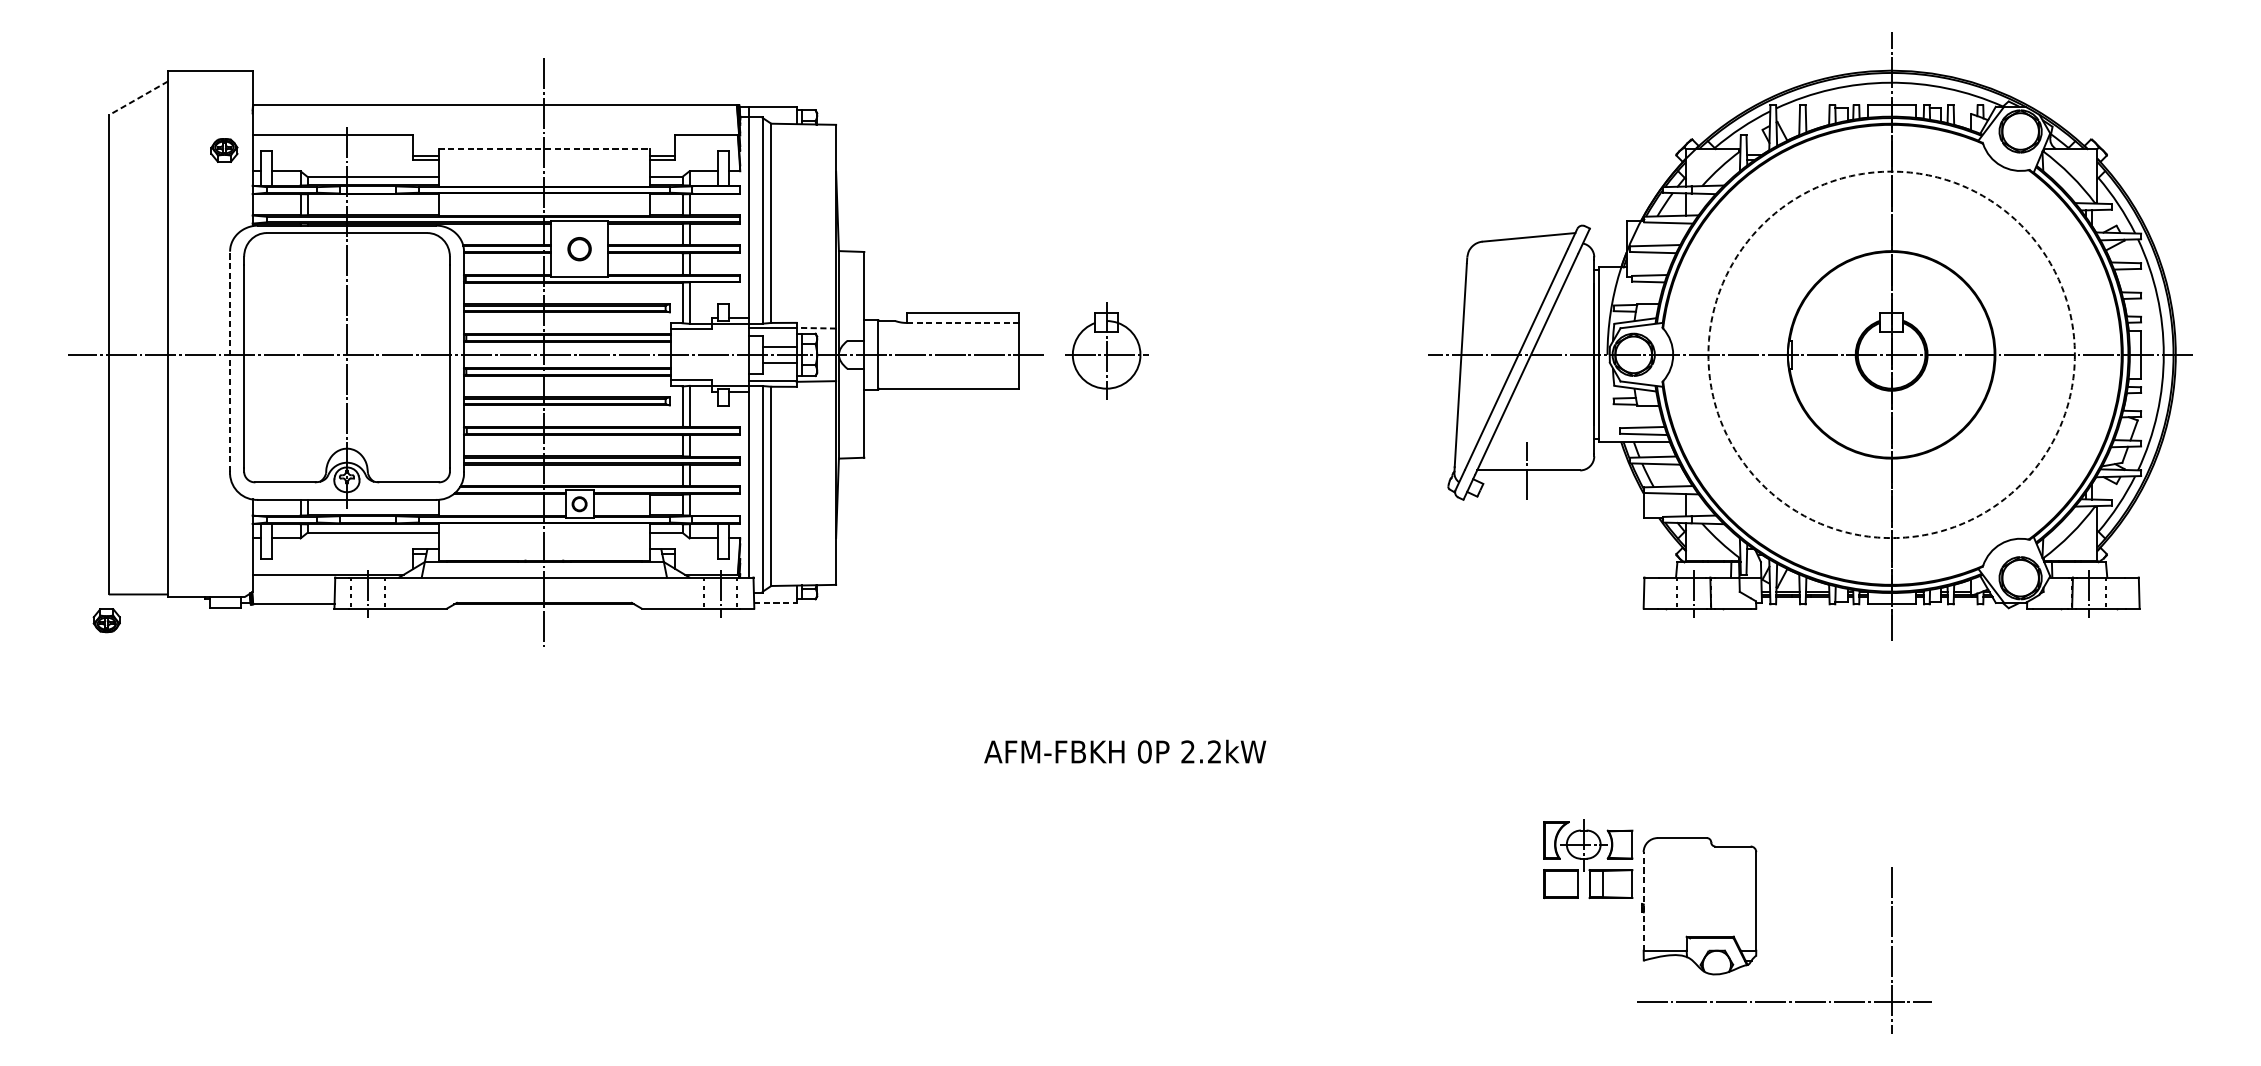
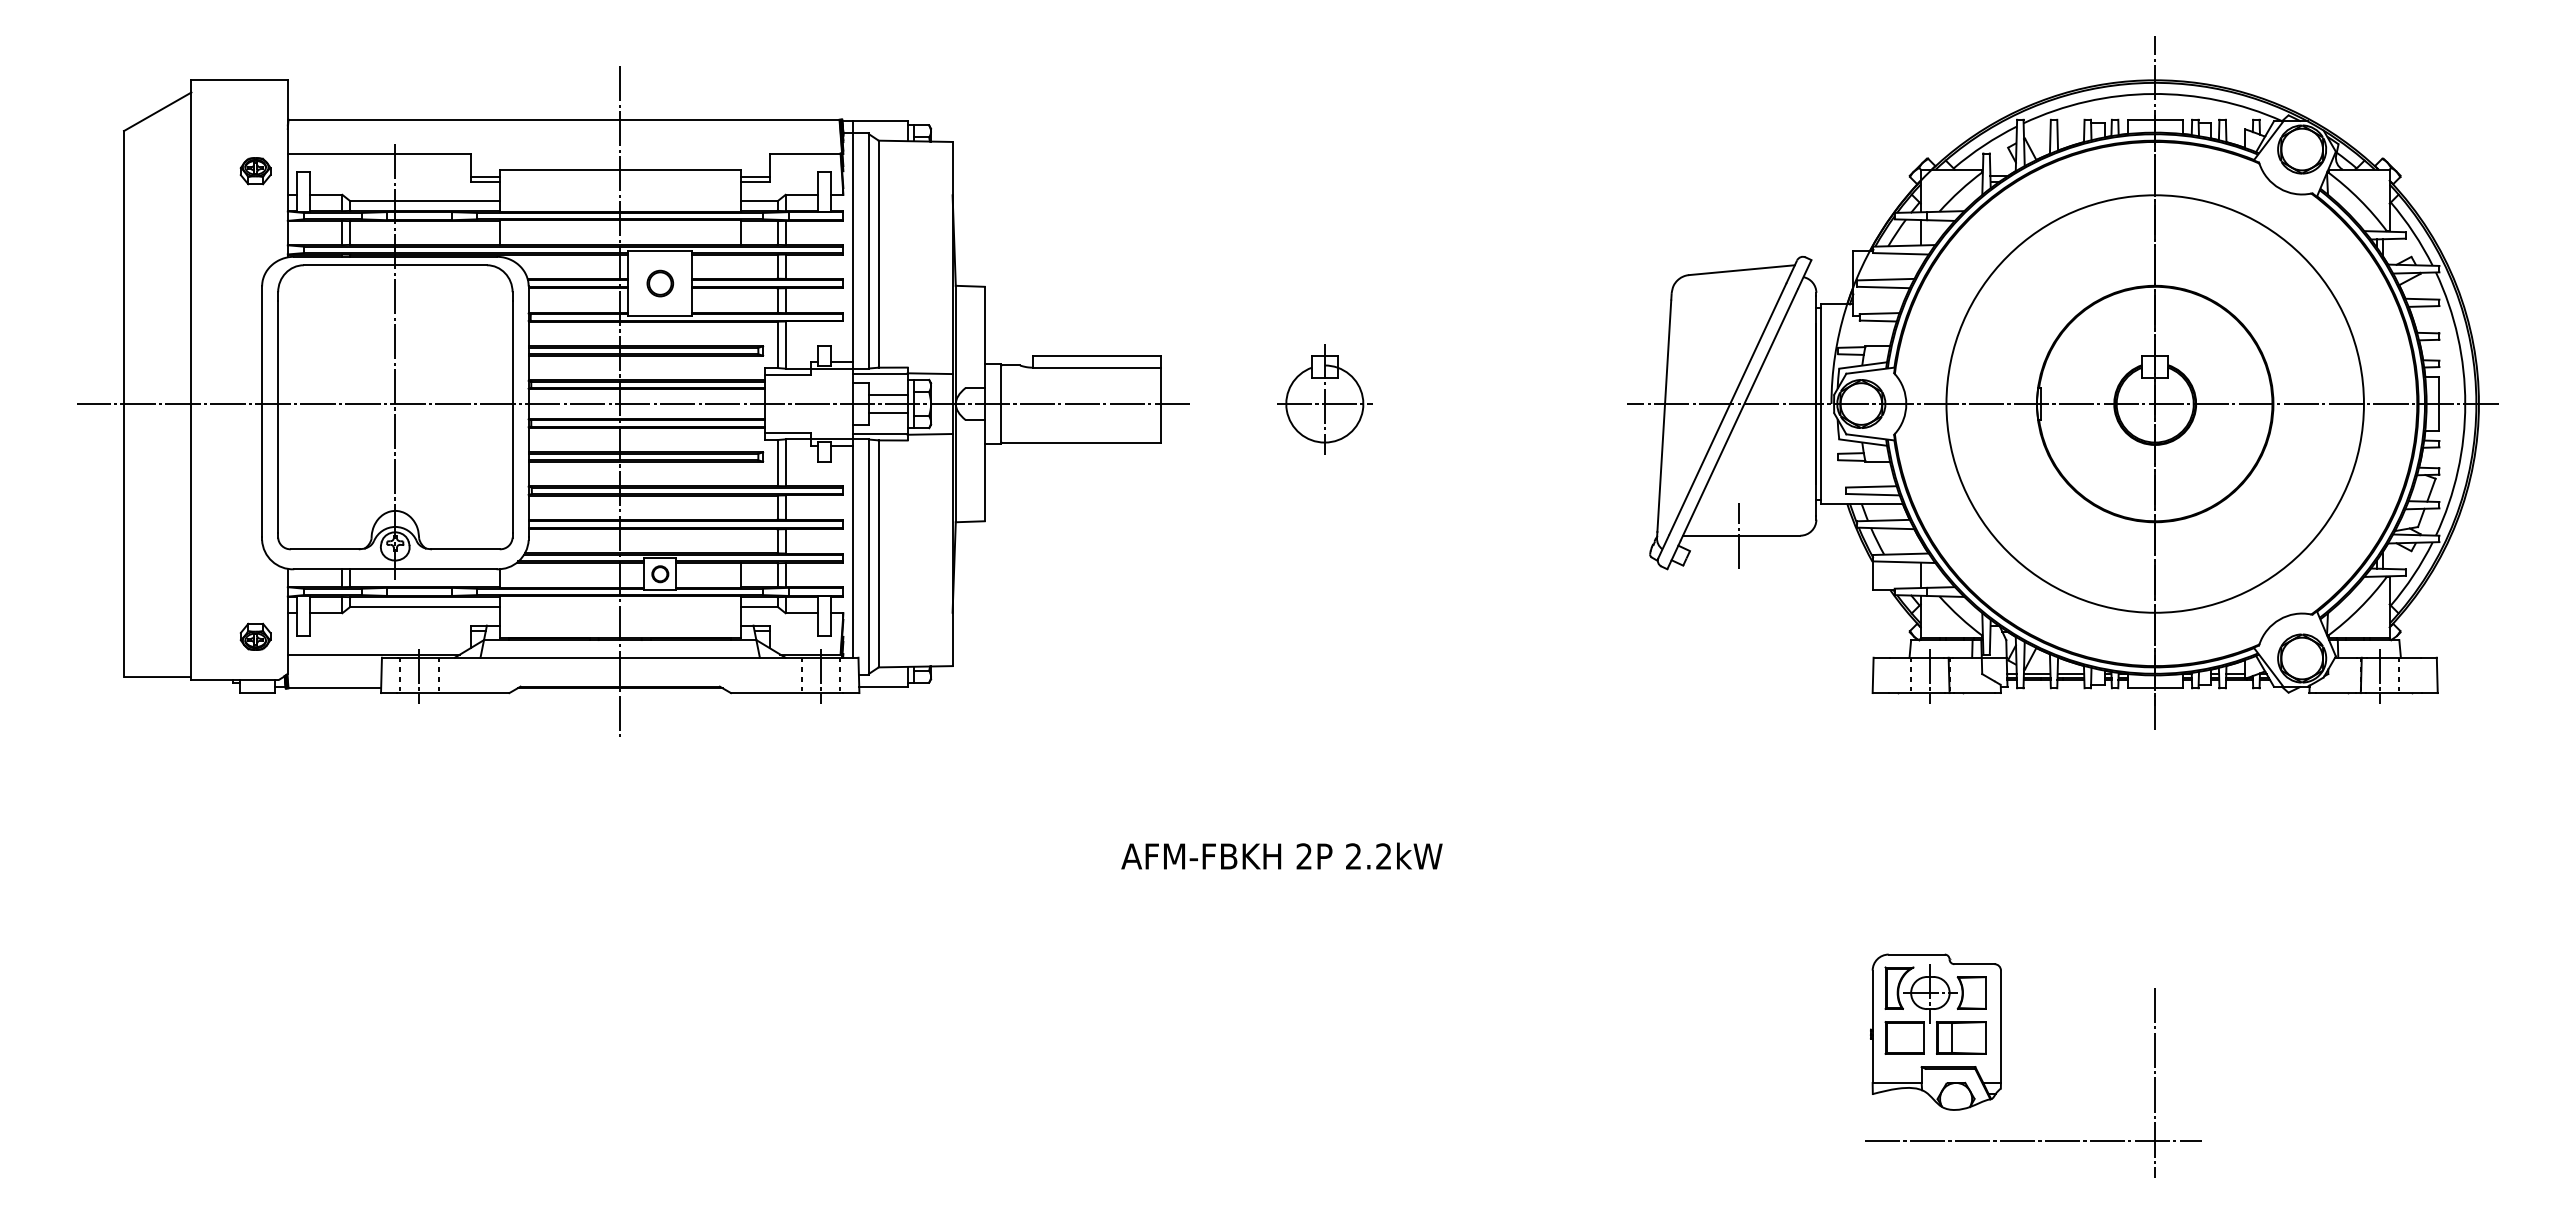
line: (138, 98) -> (157, 111), dashed -> solid
line: (544, 149) -> (620, 169), dashed -> solid
line: (962, 322) -> (1096, 367), dashed -> solid
line: (815, 328) -> (929, 373), dashed -> solid
part: (1106, 350) -> (1324, 399), moved
circle: (1891, 354) -> (2154, 403), dashed -> solid
line: (230, 361) -> (262, 411), dashed -> solid
line: (775, 602) -> (883, 686), dashed -> solid
part: (106, 620) -> (255, 636), moved
text: (1144, 751) -> (1304, 856), 0P -> 2P
part: (1588, 859) -> (1935, 1009), moved
line: (1643, 901) -> (1872, 1026), dashed -> solid

